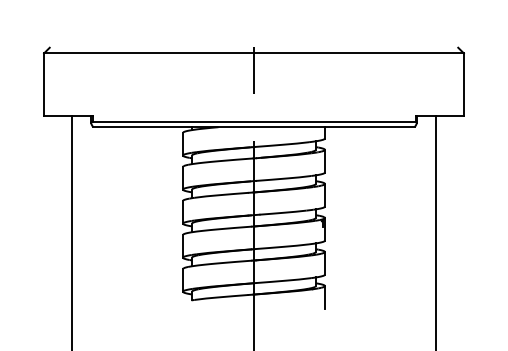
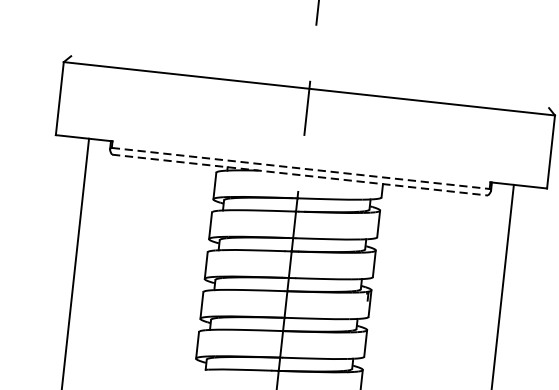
line: (254, 121) -> (301, 168), solid -> dashed
line: (253, 127) -> (299, 175), solid -> dashed

